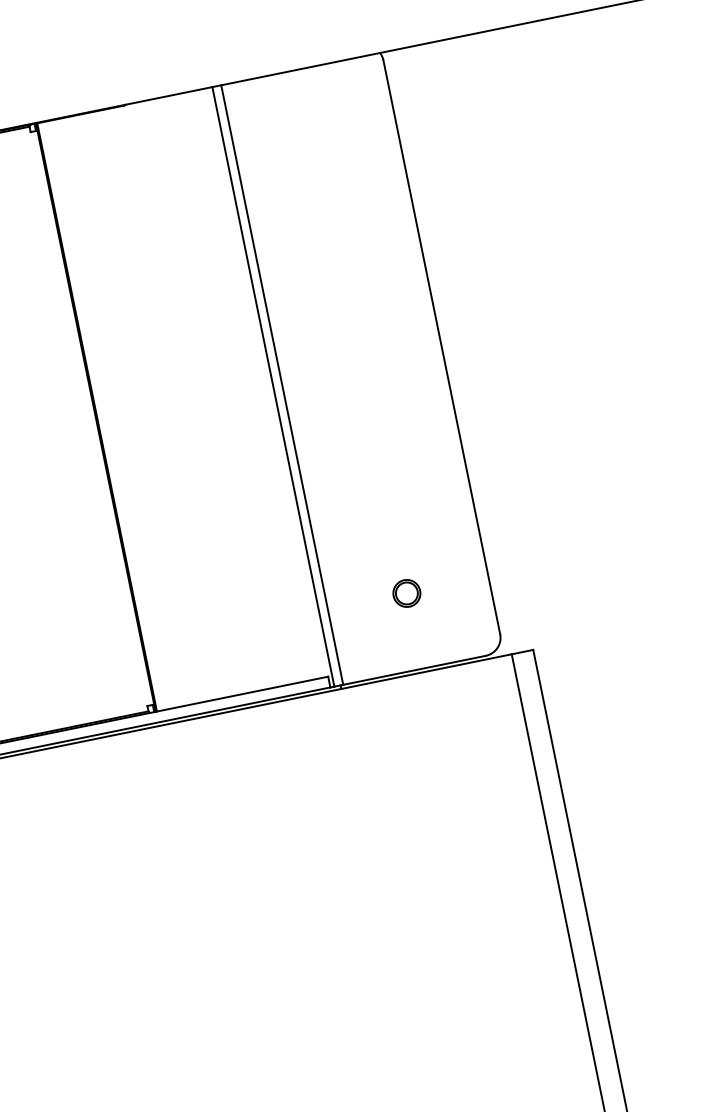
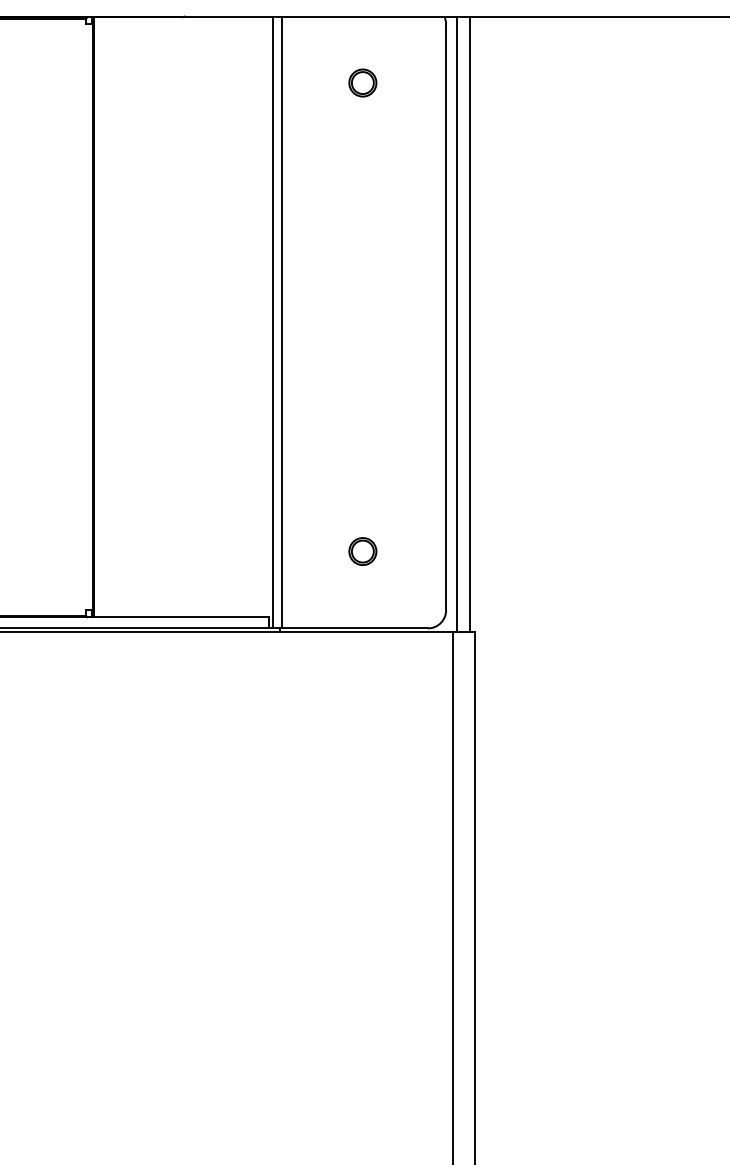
part: (313, 133) -> (362, 82), added
line: (466, 349) -> (469, 324), added
line: (454, 352) -> (457, 324), added

